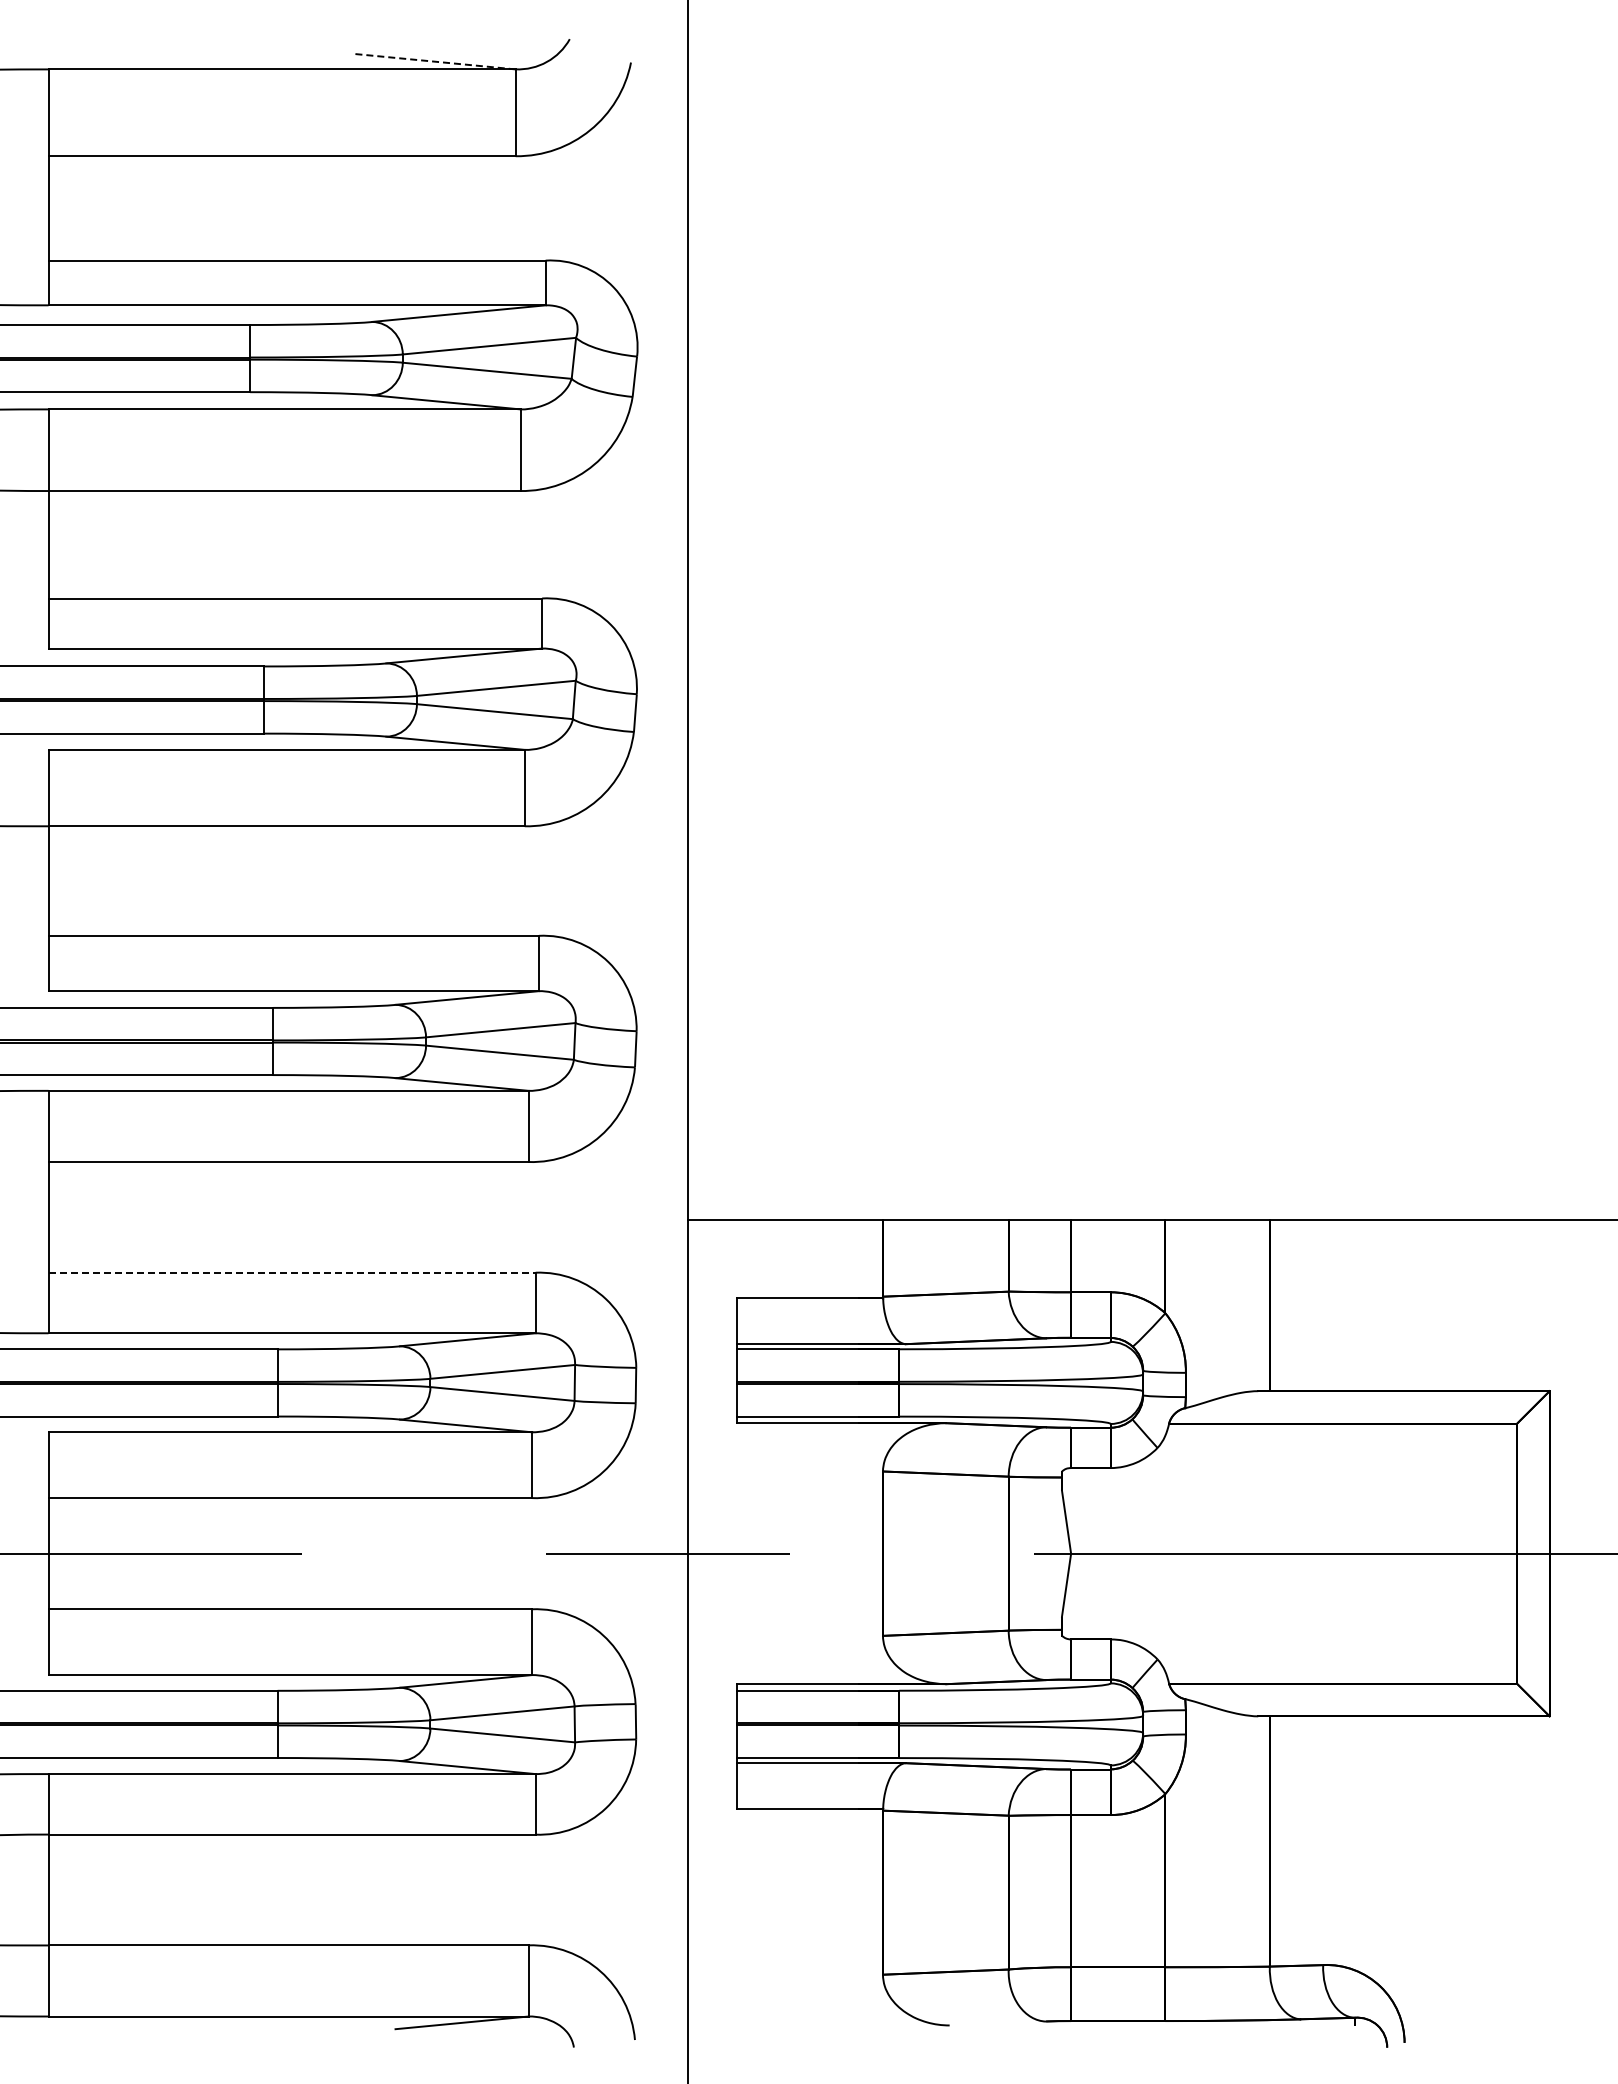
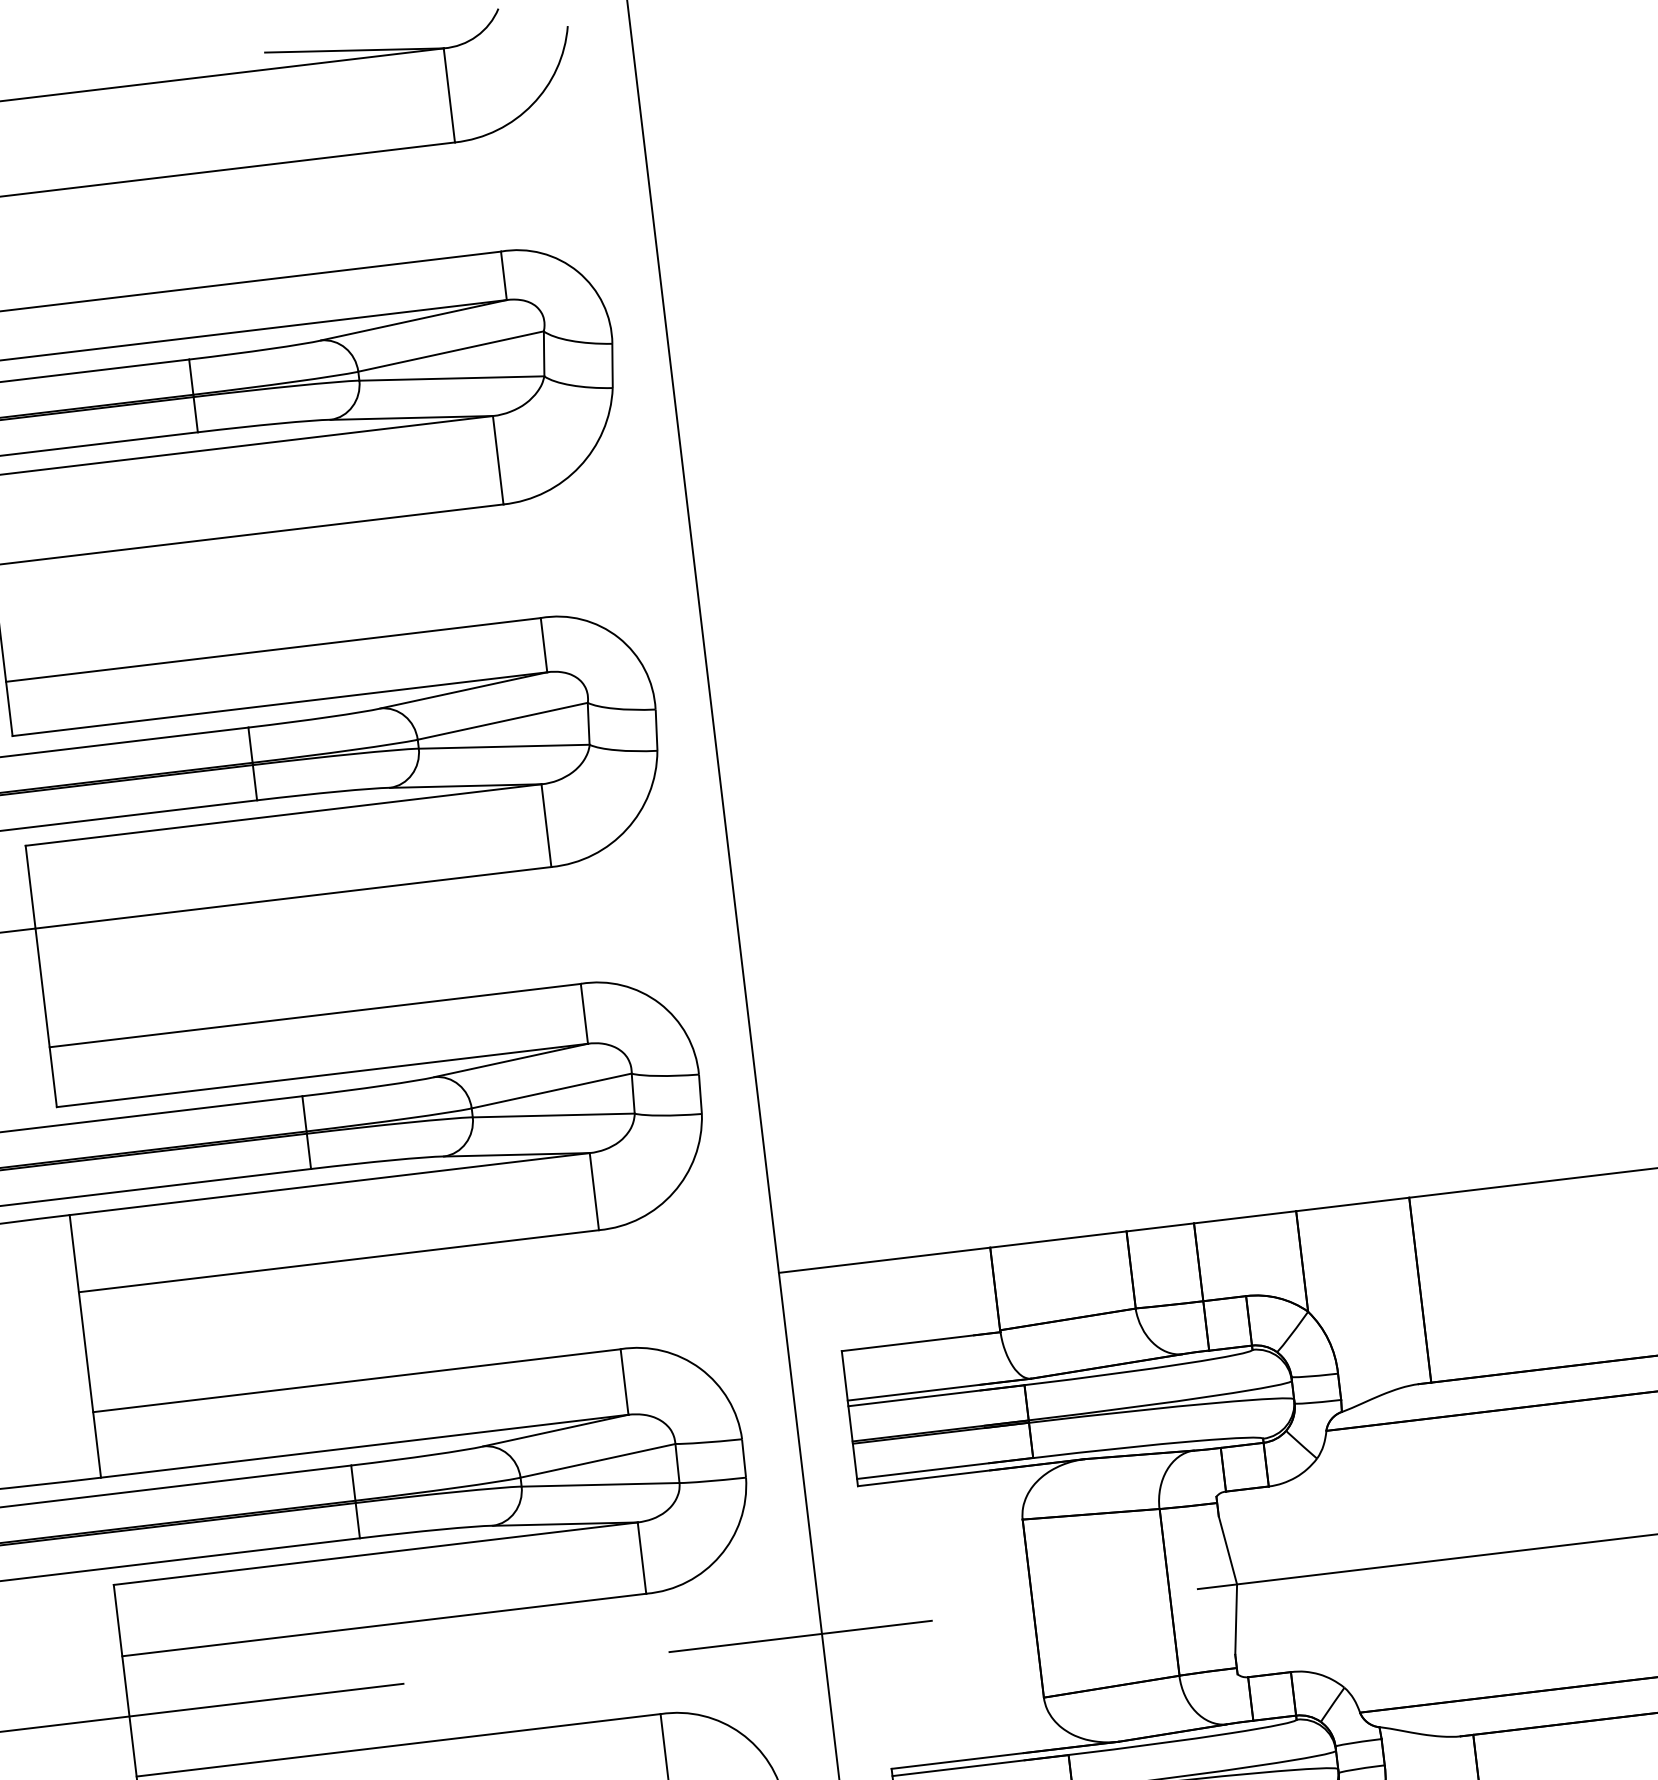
line: (434, 61) -> (354, 50), dashed -> solid
line: (292, 1272) -> (357, 1380), dashed -> solid

